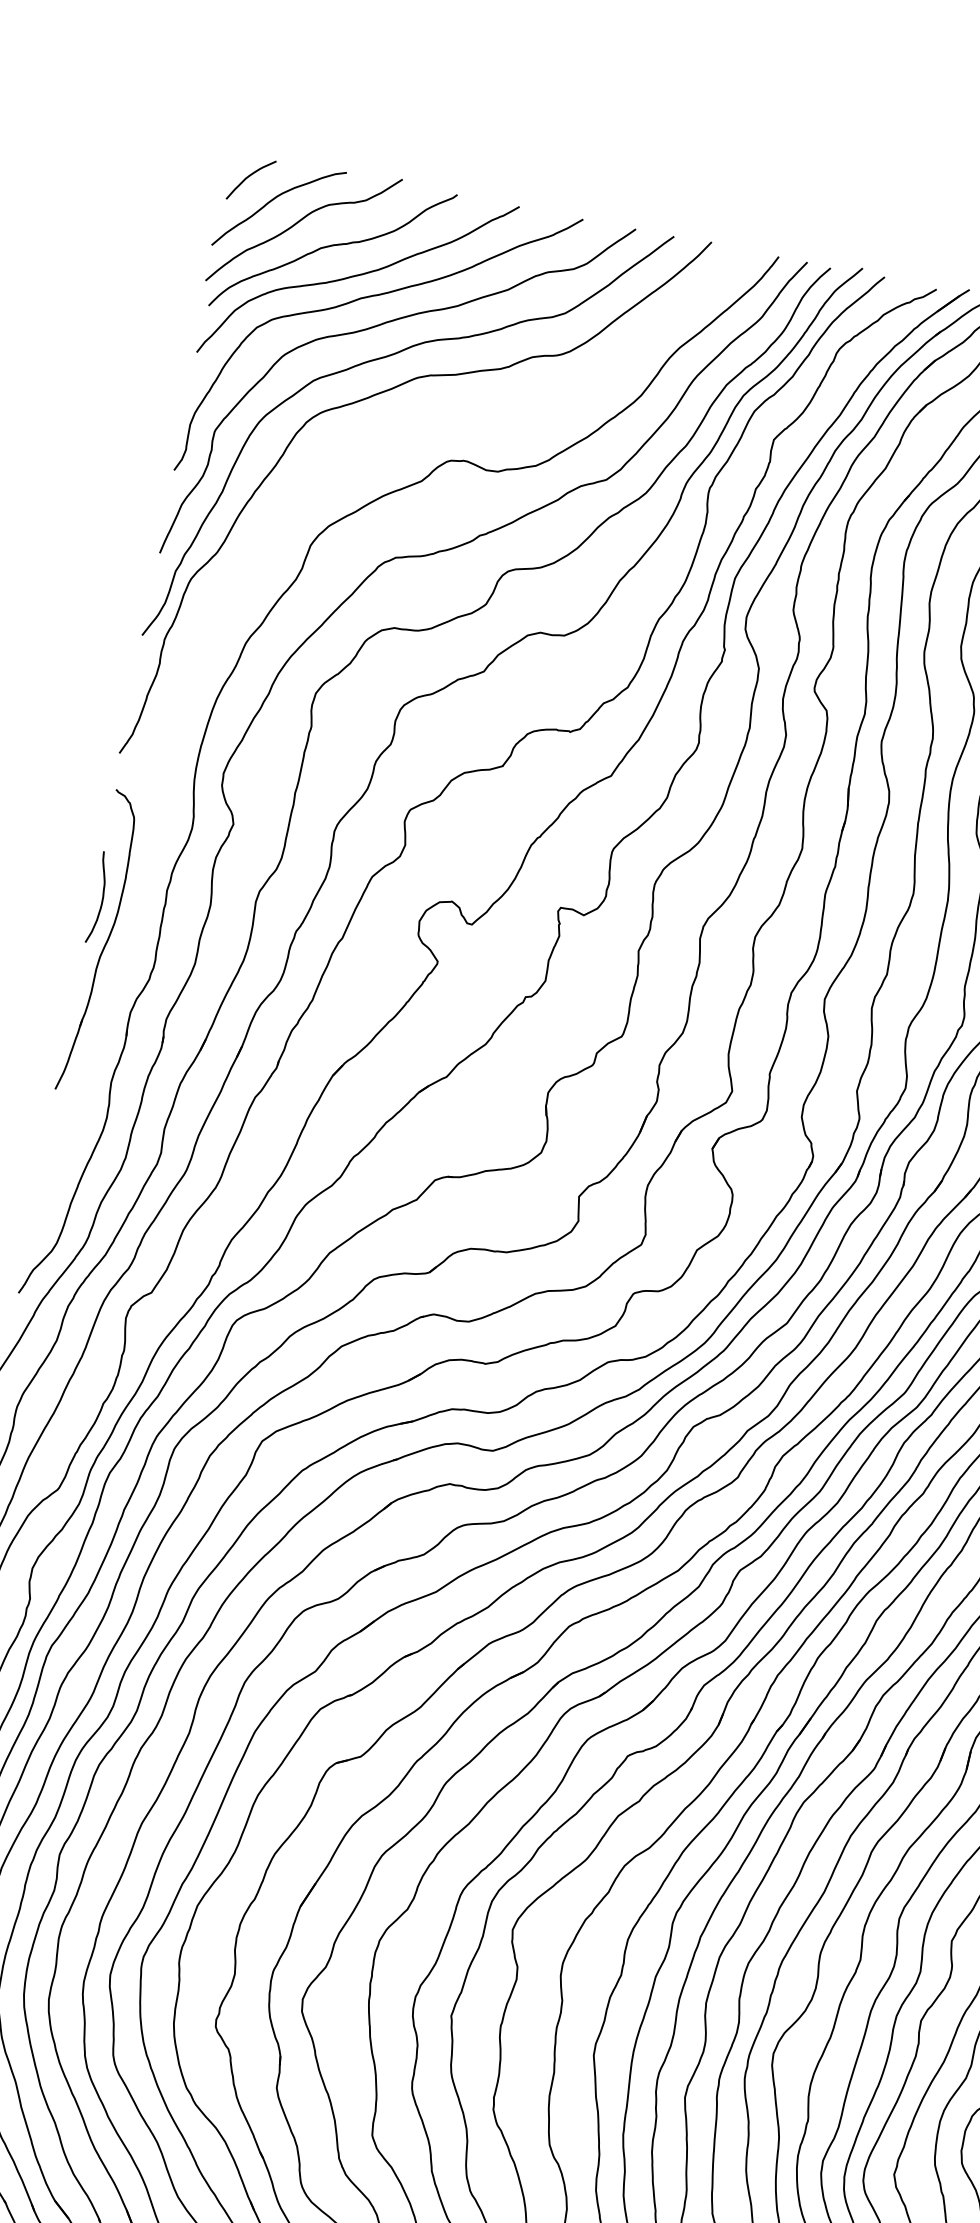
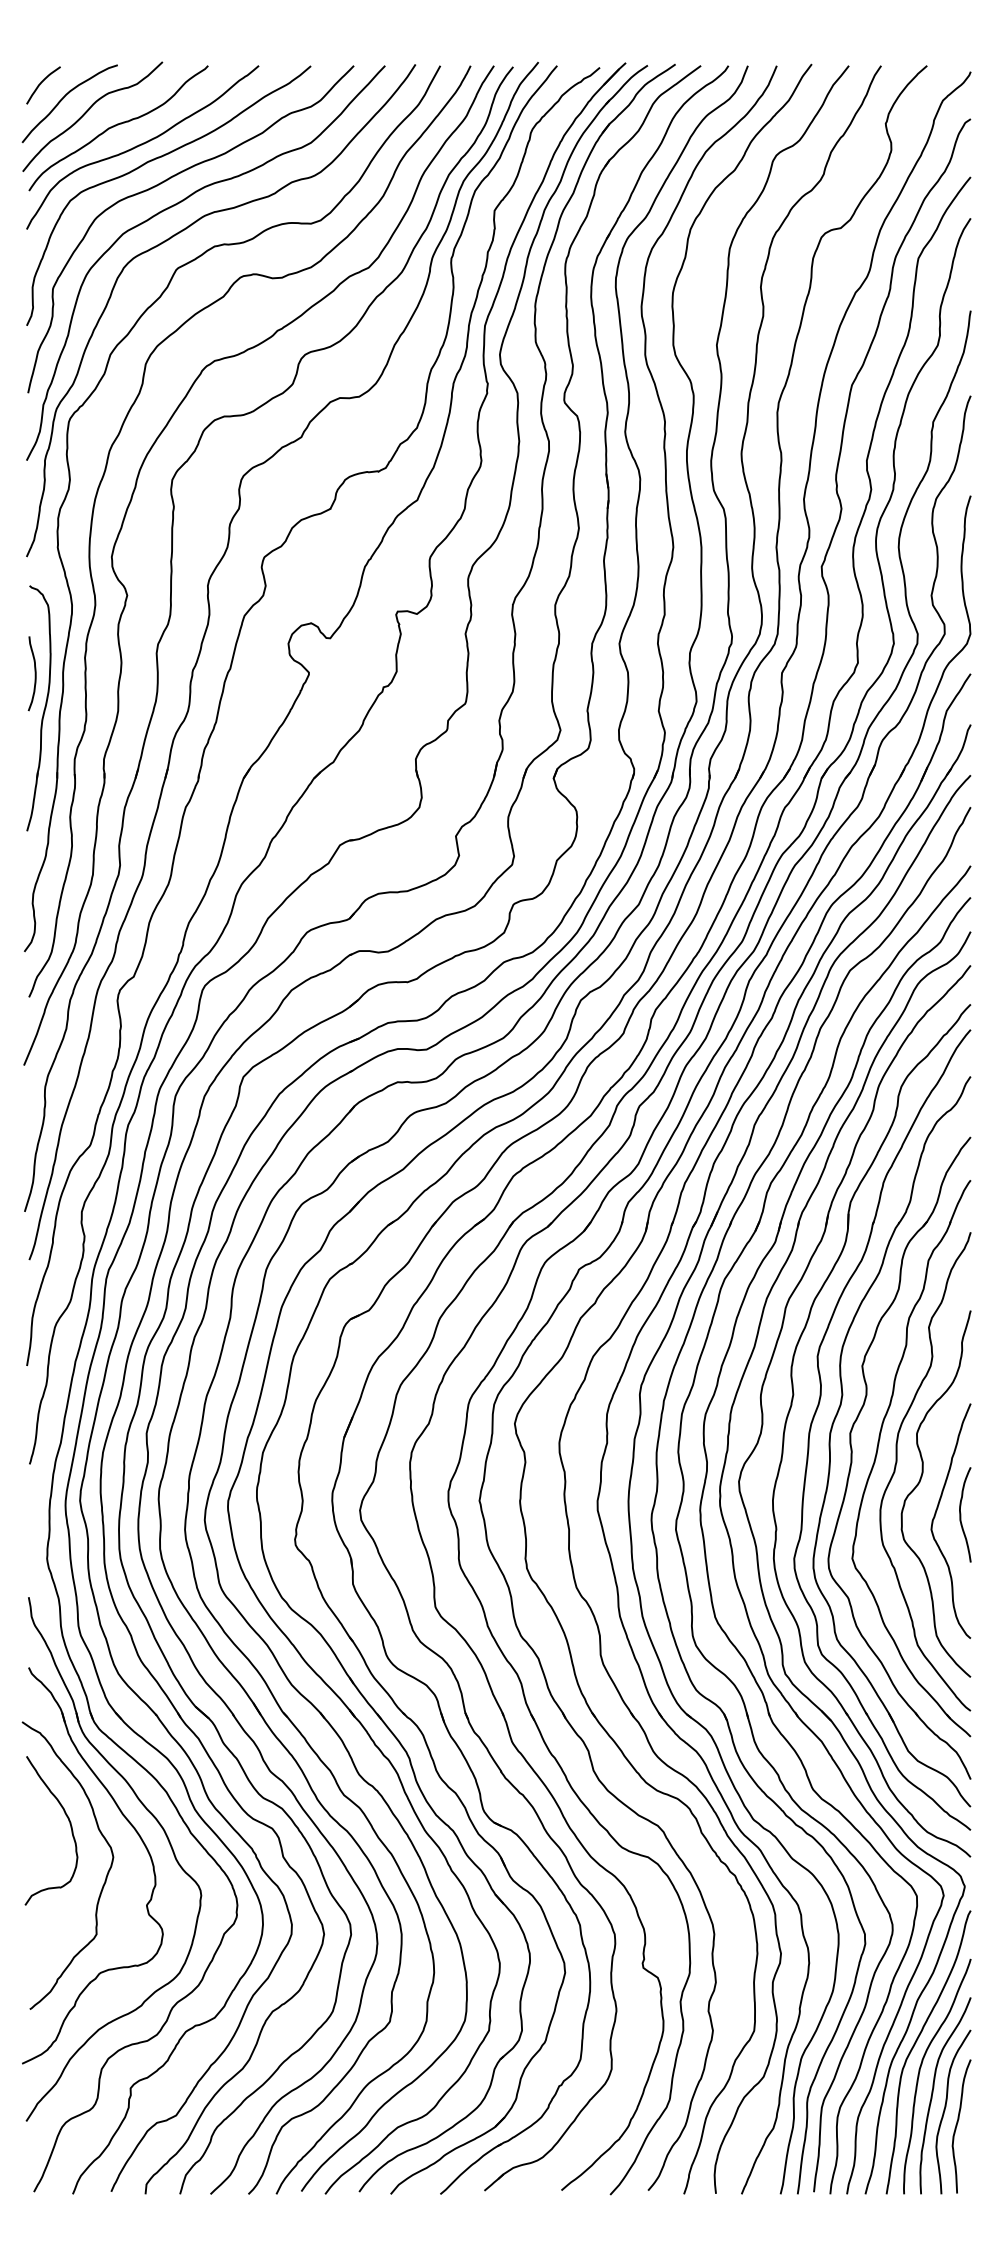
part: (189, 676) -> (70, 485), added

